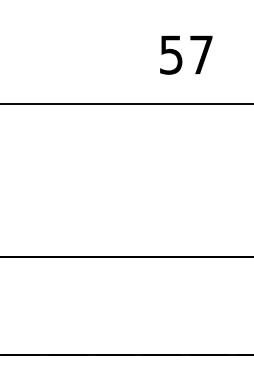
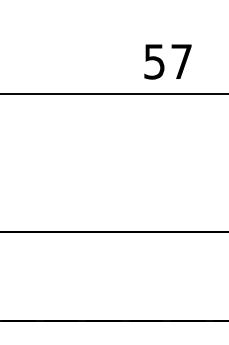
text: (185, 54) -> (167, 61), moved

